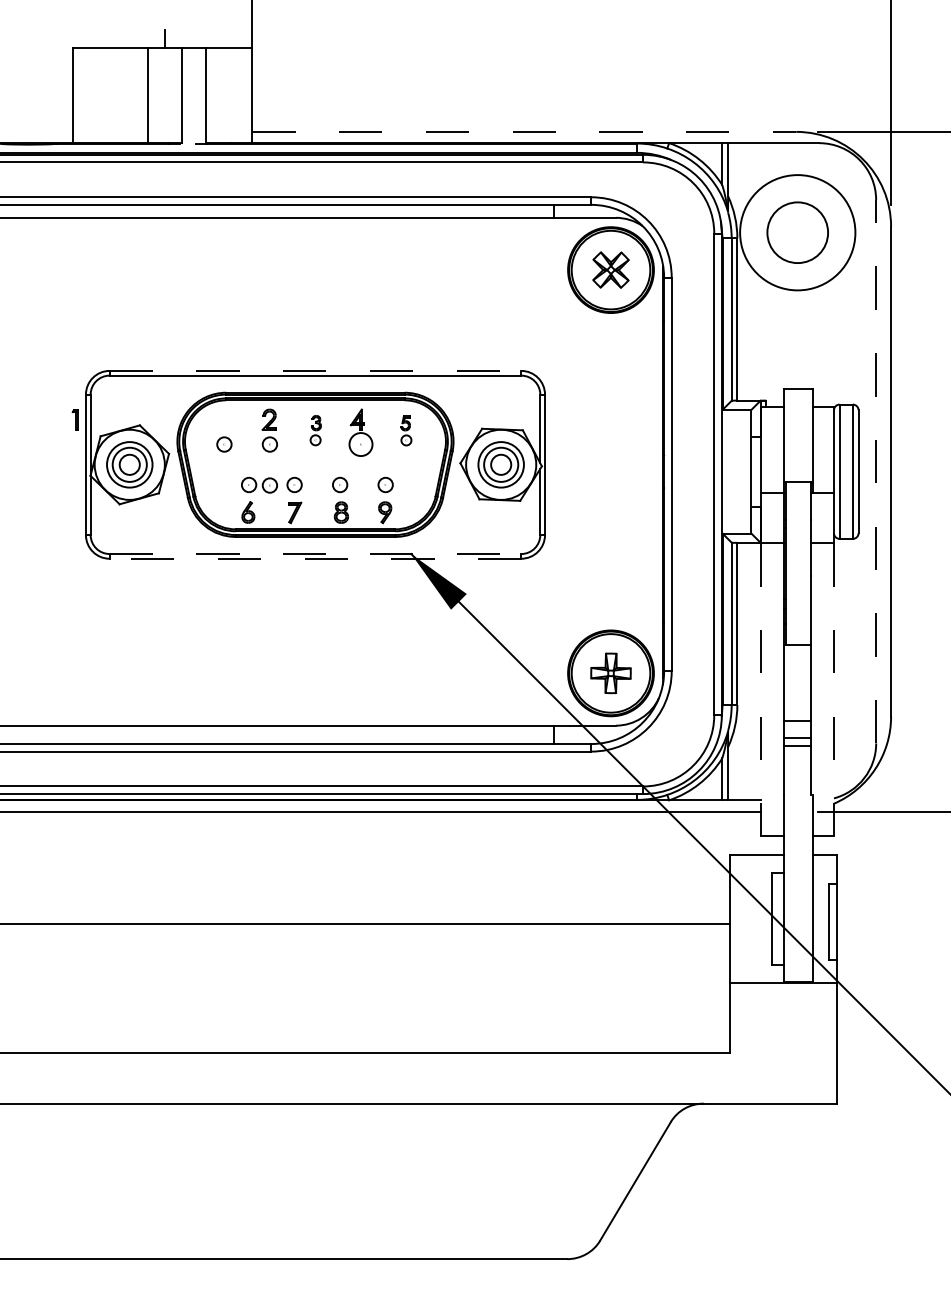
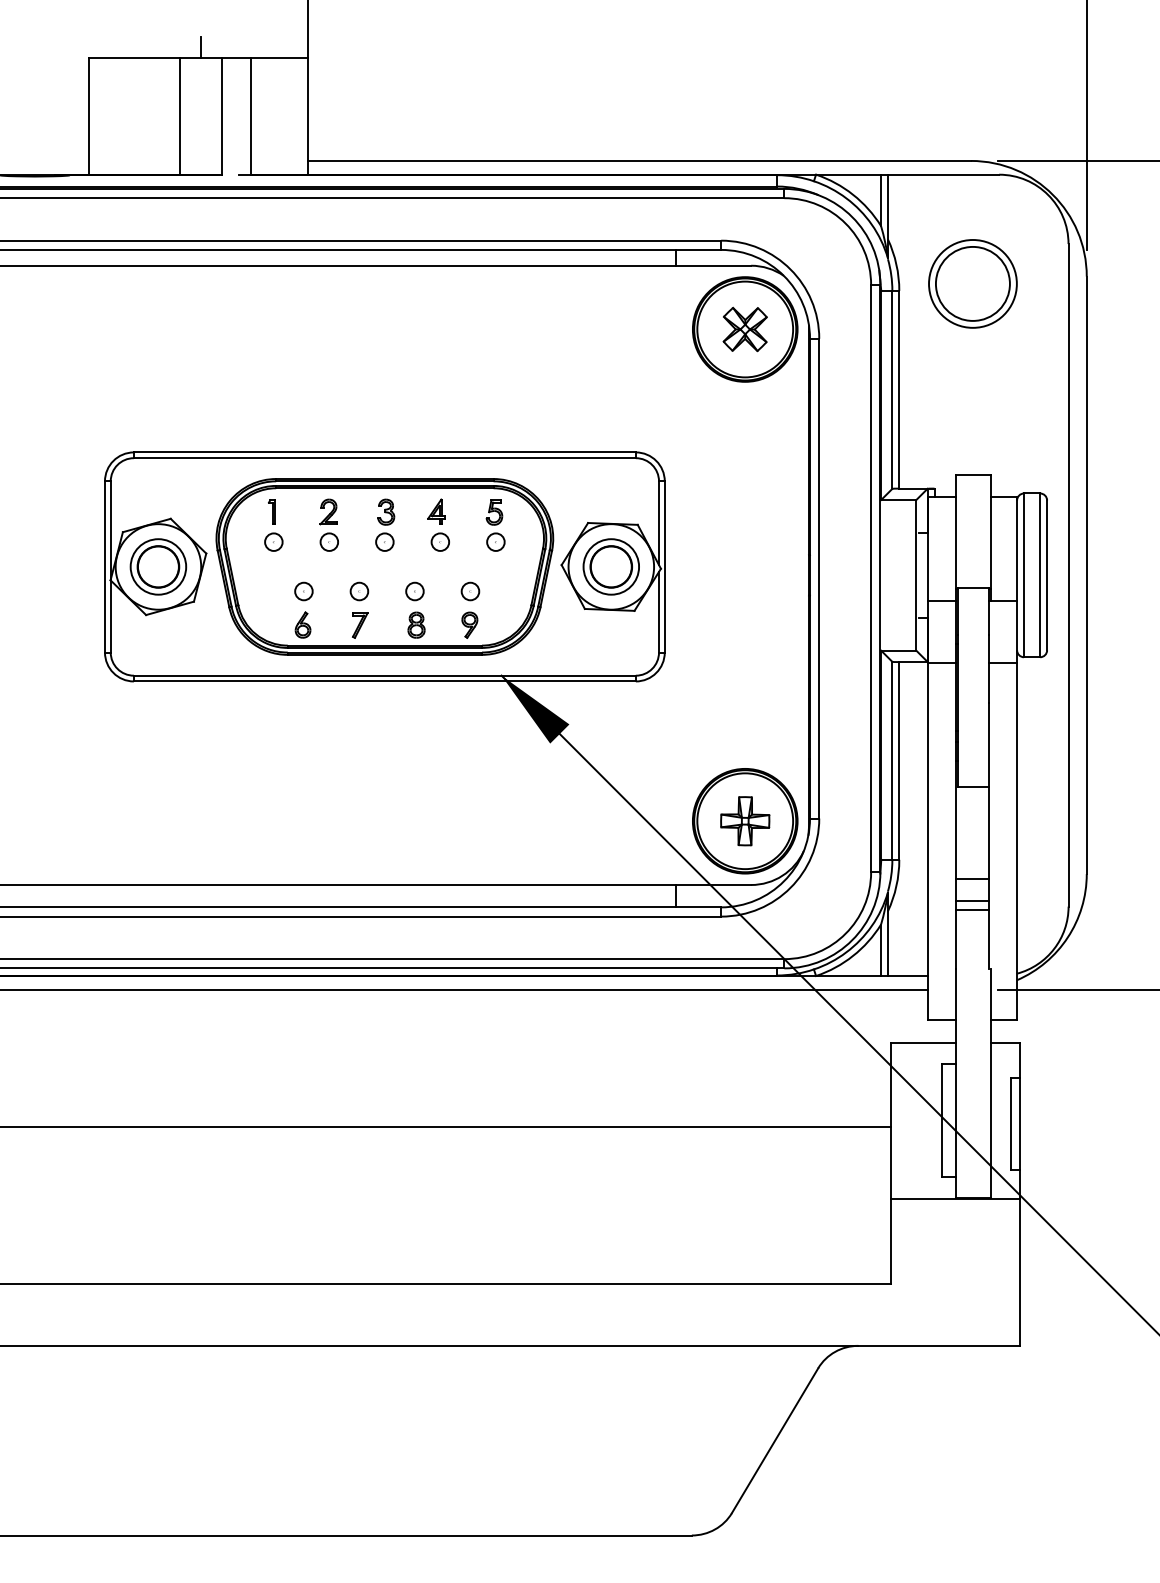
line: (524, 132) -> (639, 161), dashed -> solid
circle: (797, 232) -> (972, 283), size x0.62
line: (315, 370) -> (384, 452), dashed -> solid
part: (74, 419) -> (271, 511), moved
part: (315, 430) -> (385, 524), size x1.43
part: (406, 430) -> (495, 525), size x1.43
circle: (361, 443) -> (440, 541), size x0.62
circle: (129, 464) -> (157, 566), size x1.67
circle: (500, 464) -> (610, 566), size x1.67
line: (876, 471) -> (1068, 574), dashed -> solid
part: (269, 484) -> (328, 591), removed
line: (315, 553) -> (384, 675), dashed -> solid
line: (315, 558) -> (384, 681), dashed -> solid
line: (760, 690) -> (927, 841), dashed -> solid
line: (834, 690) -> (1017, 841), dashed -> solid

